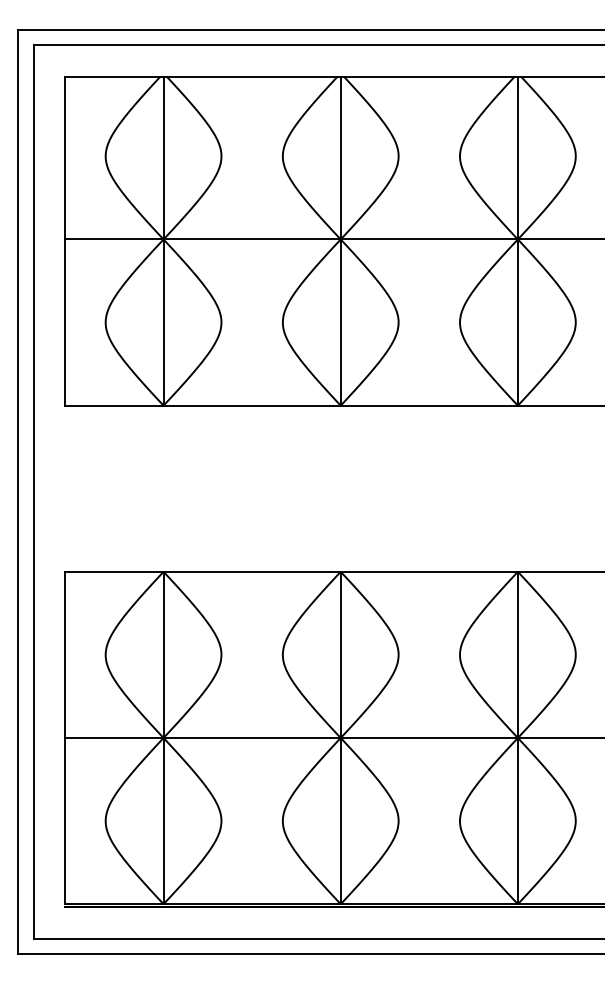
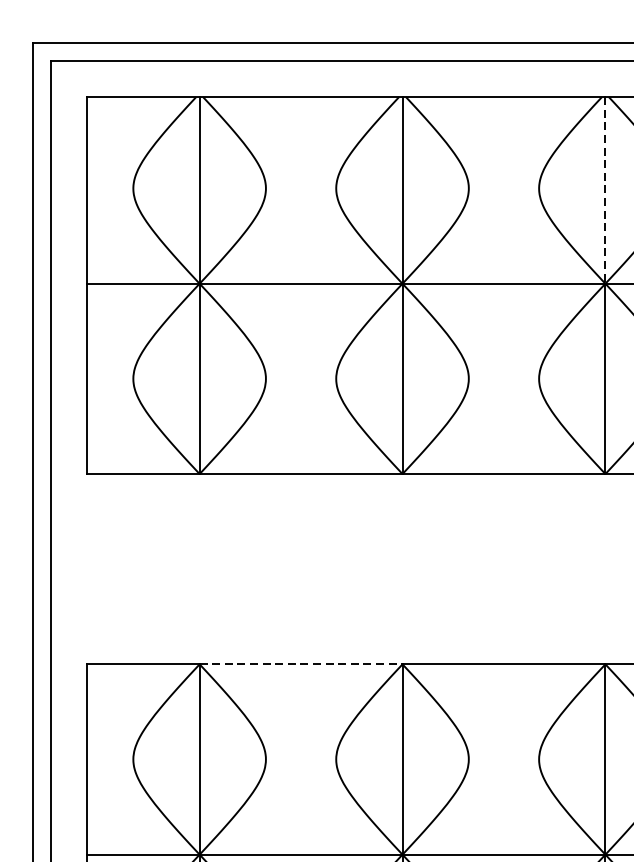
line: (517, 158) -> (604, 191), solid -> dashed
line: (252, 571) -> (301, 663), solid -> dashed

